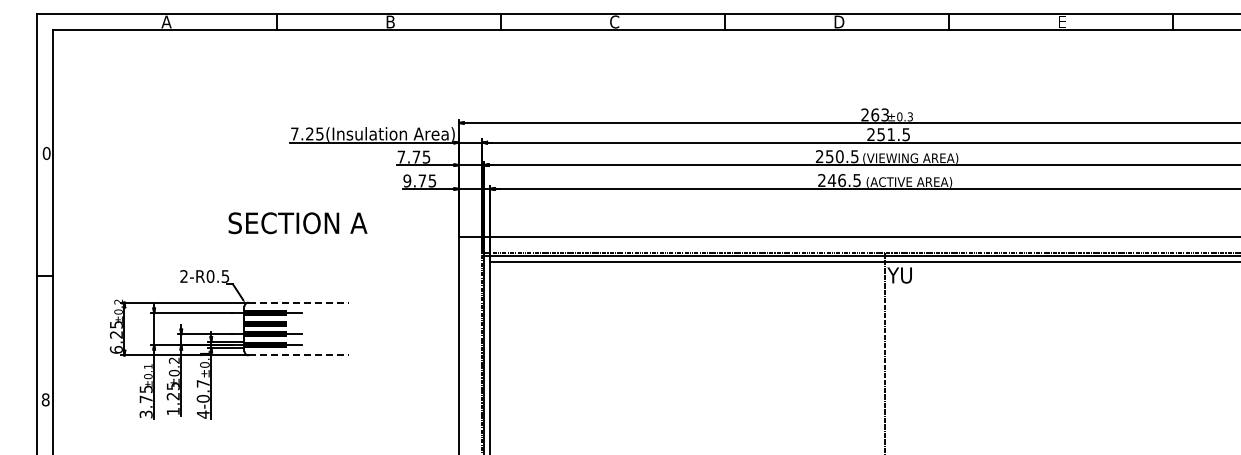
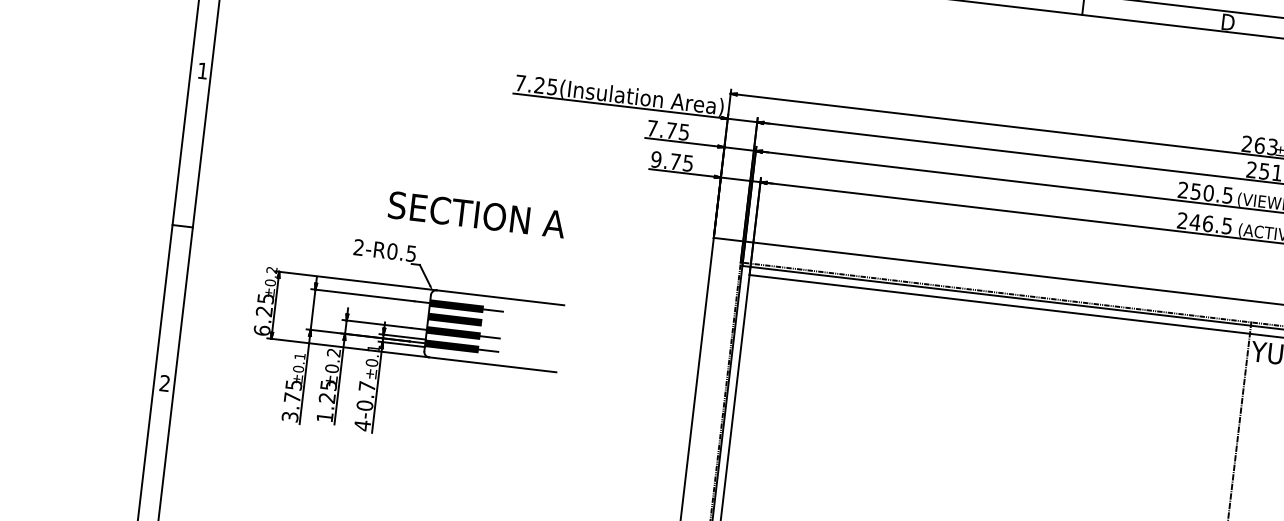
text: (46, 153) -> (202, 70), 0 -> 1
text: (297, 223) -> (476, 215), moved
line: (299, 302) -> (501, 297), dashed -> solid
line: (299, 355) -> (493, 365), dashed -> solid
text: (45, 399) -> (164, 382), 8 -> 2

